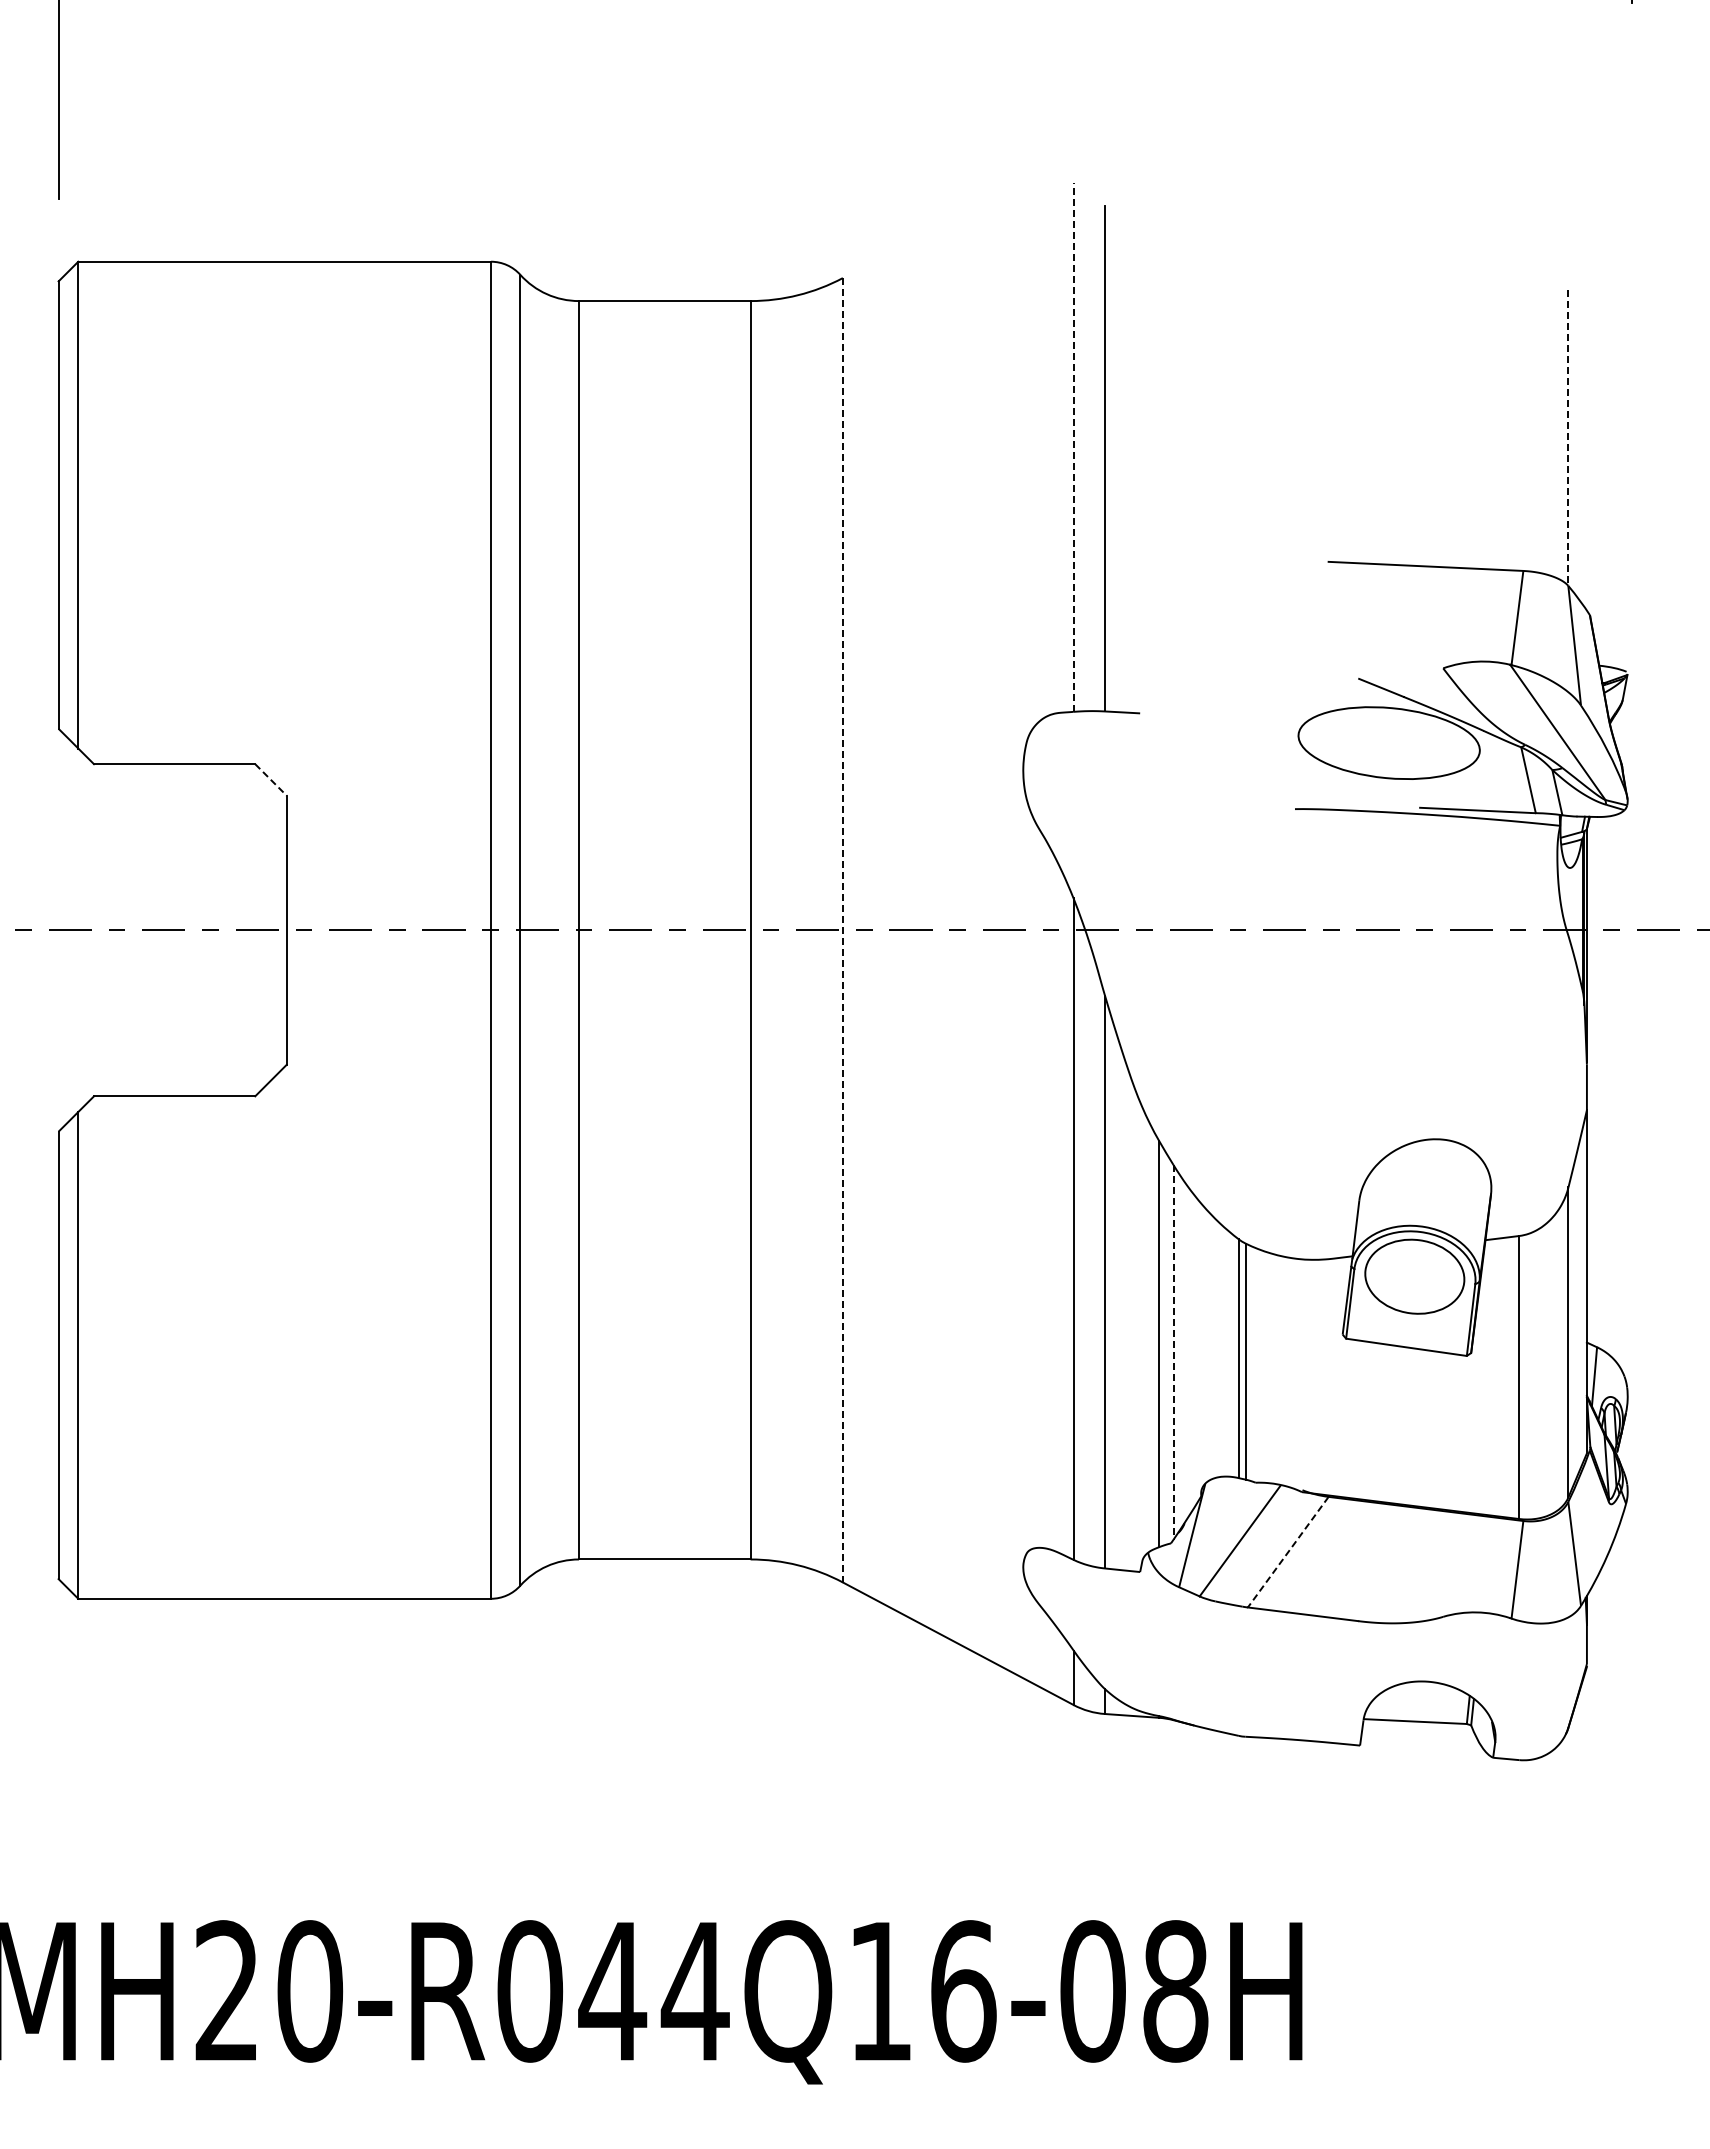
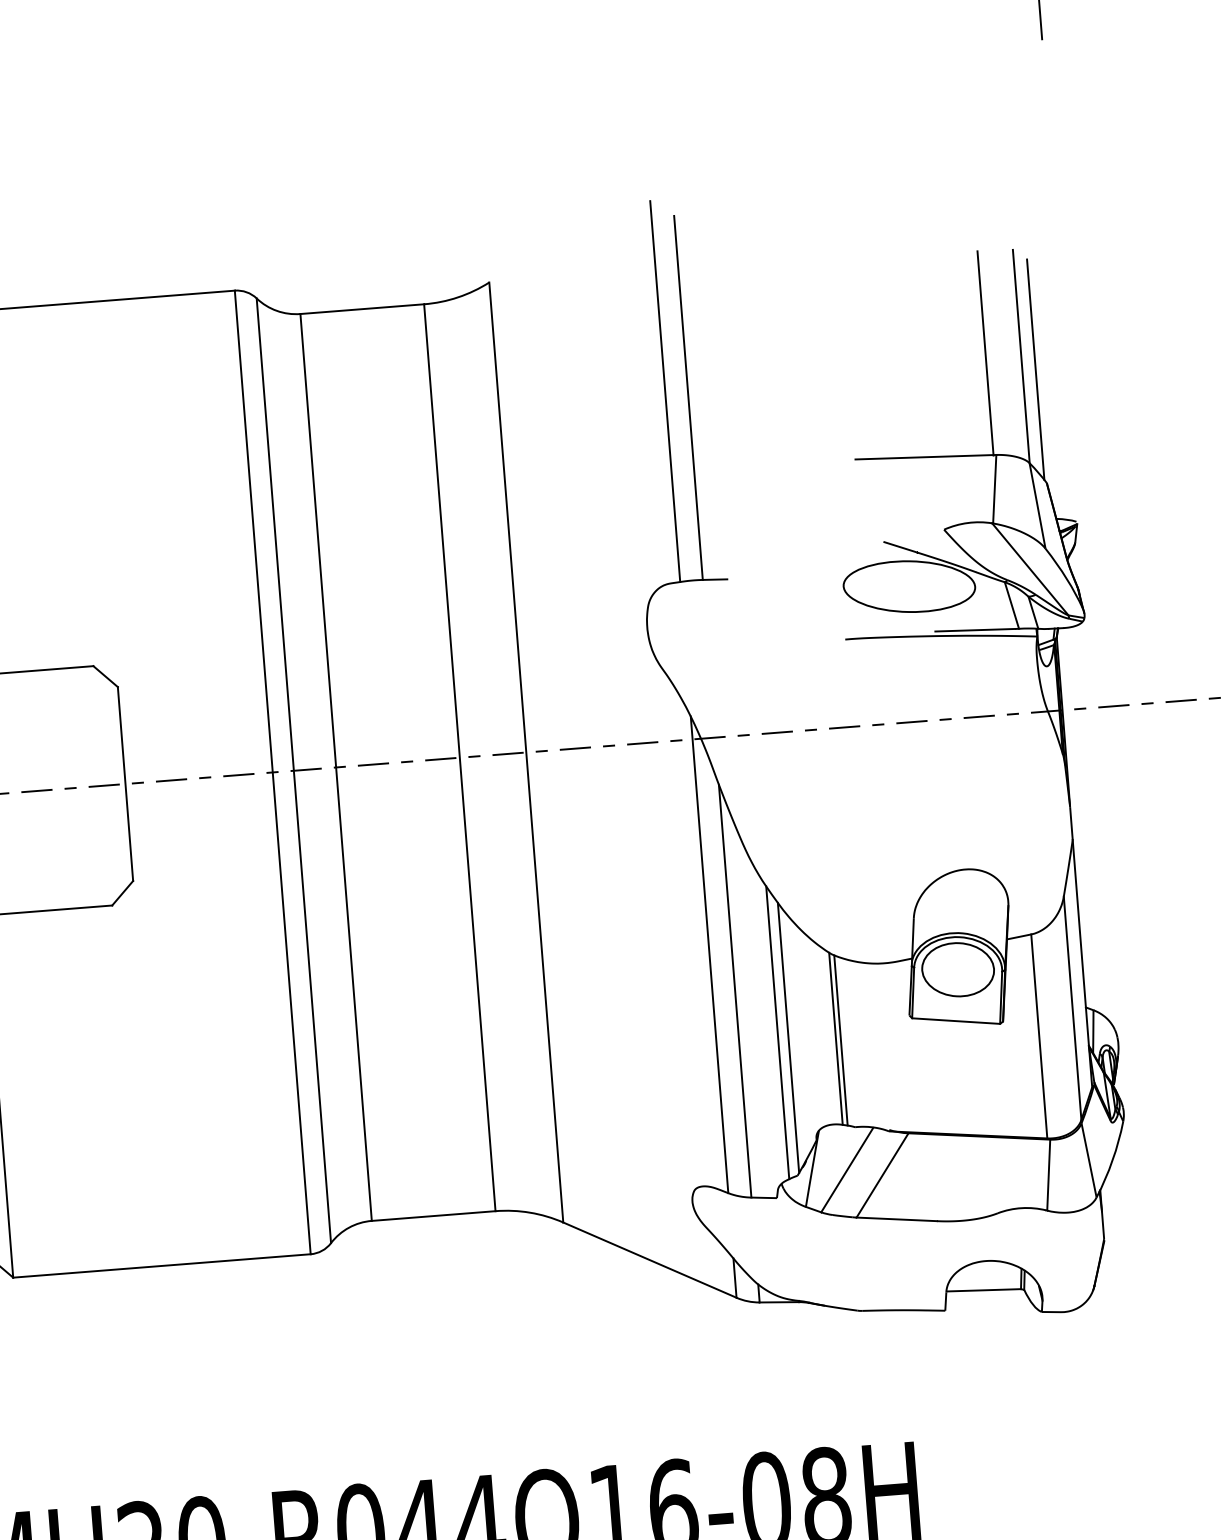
line: (1519, 429) -> (985, 353), added
line: (1568, 438) -> (1021, 356), dashed -> solid
line: (1073, 447) -> (665, 391), dashed -> solid
line: (1586, 457) -> (1035, 369), added
line: (271, 780) -> (106, 676), dashed -> solid
line: (842, 930) -> (526, 752), dashed -> solid
line: (1173, 1352) -> (788, 1038), dashed -> solid
line: (1287, 1552) -> (882, 1175), dashed -> solid

